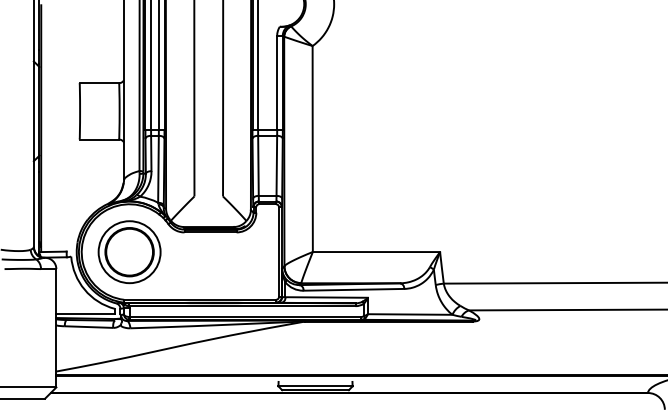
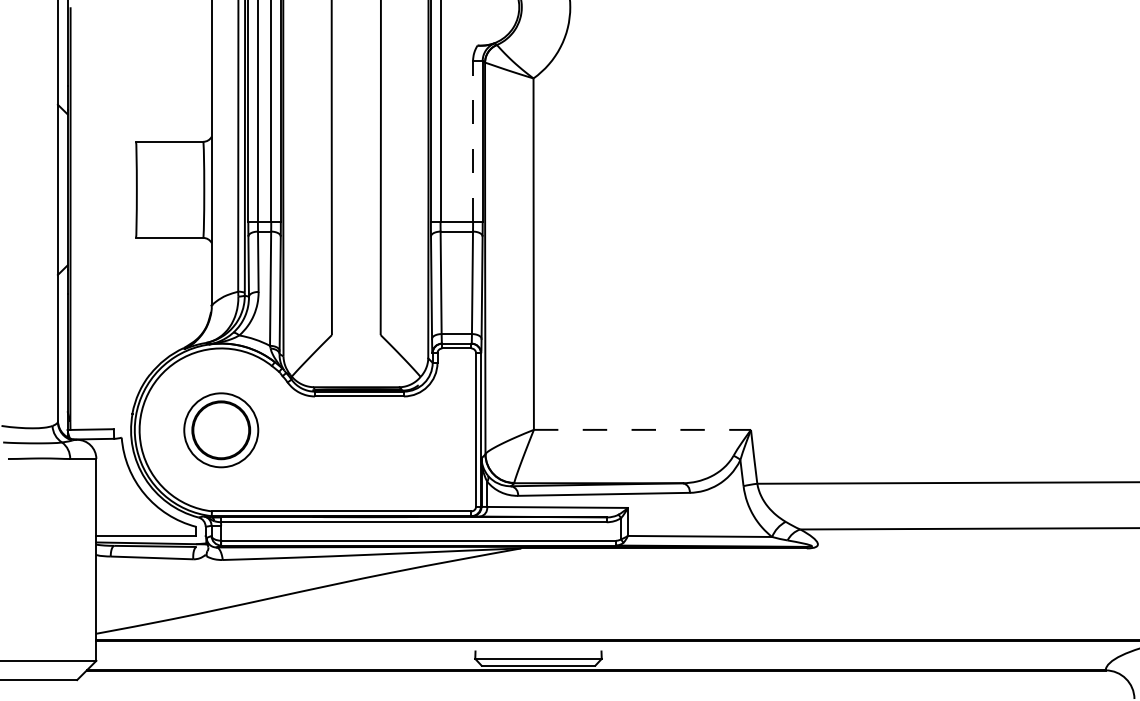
line: (277, 82) -> (473, 140), solid -> dashed
part: (129, 252) -> (221, 430), size x0.7
line: (376, 252) -> (642, 430), solid -> dashed

